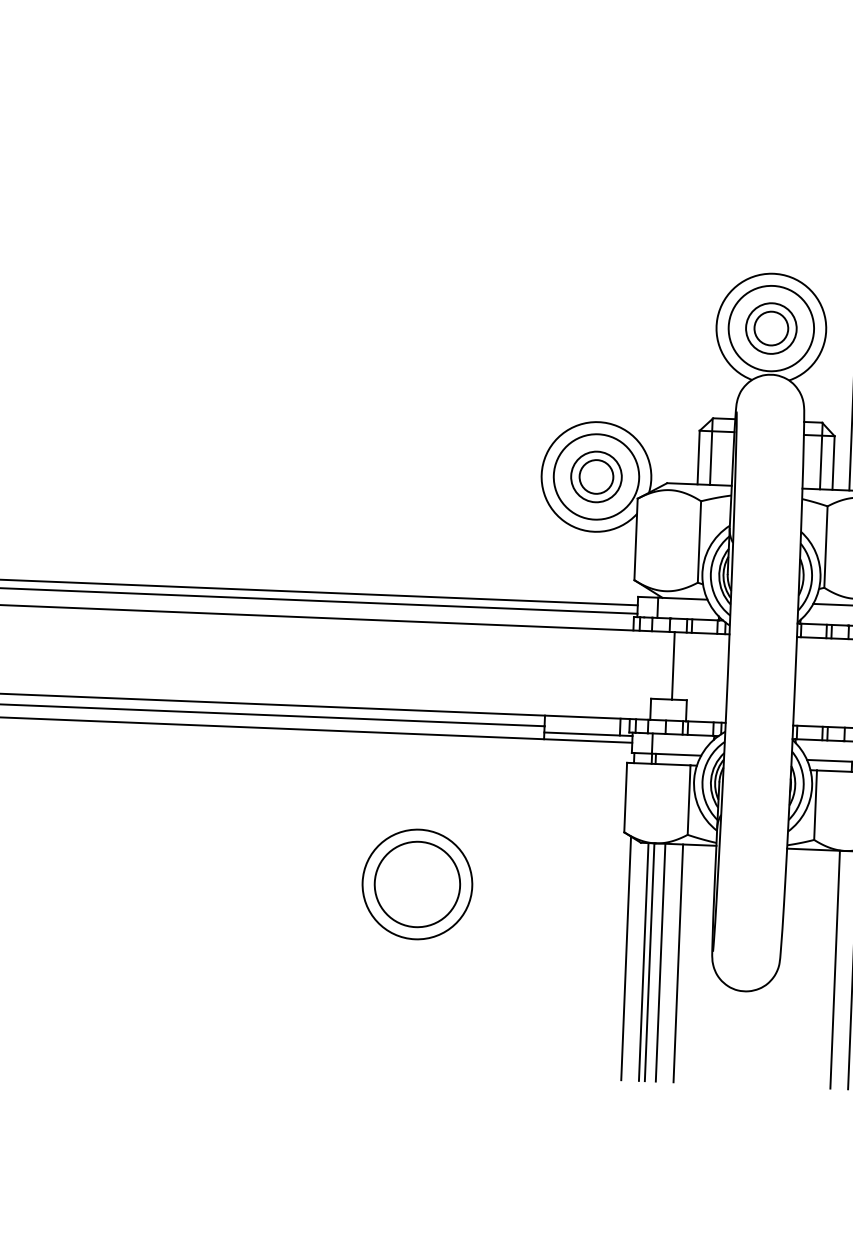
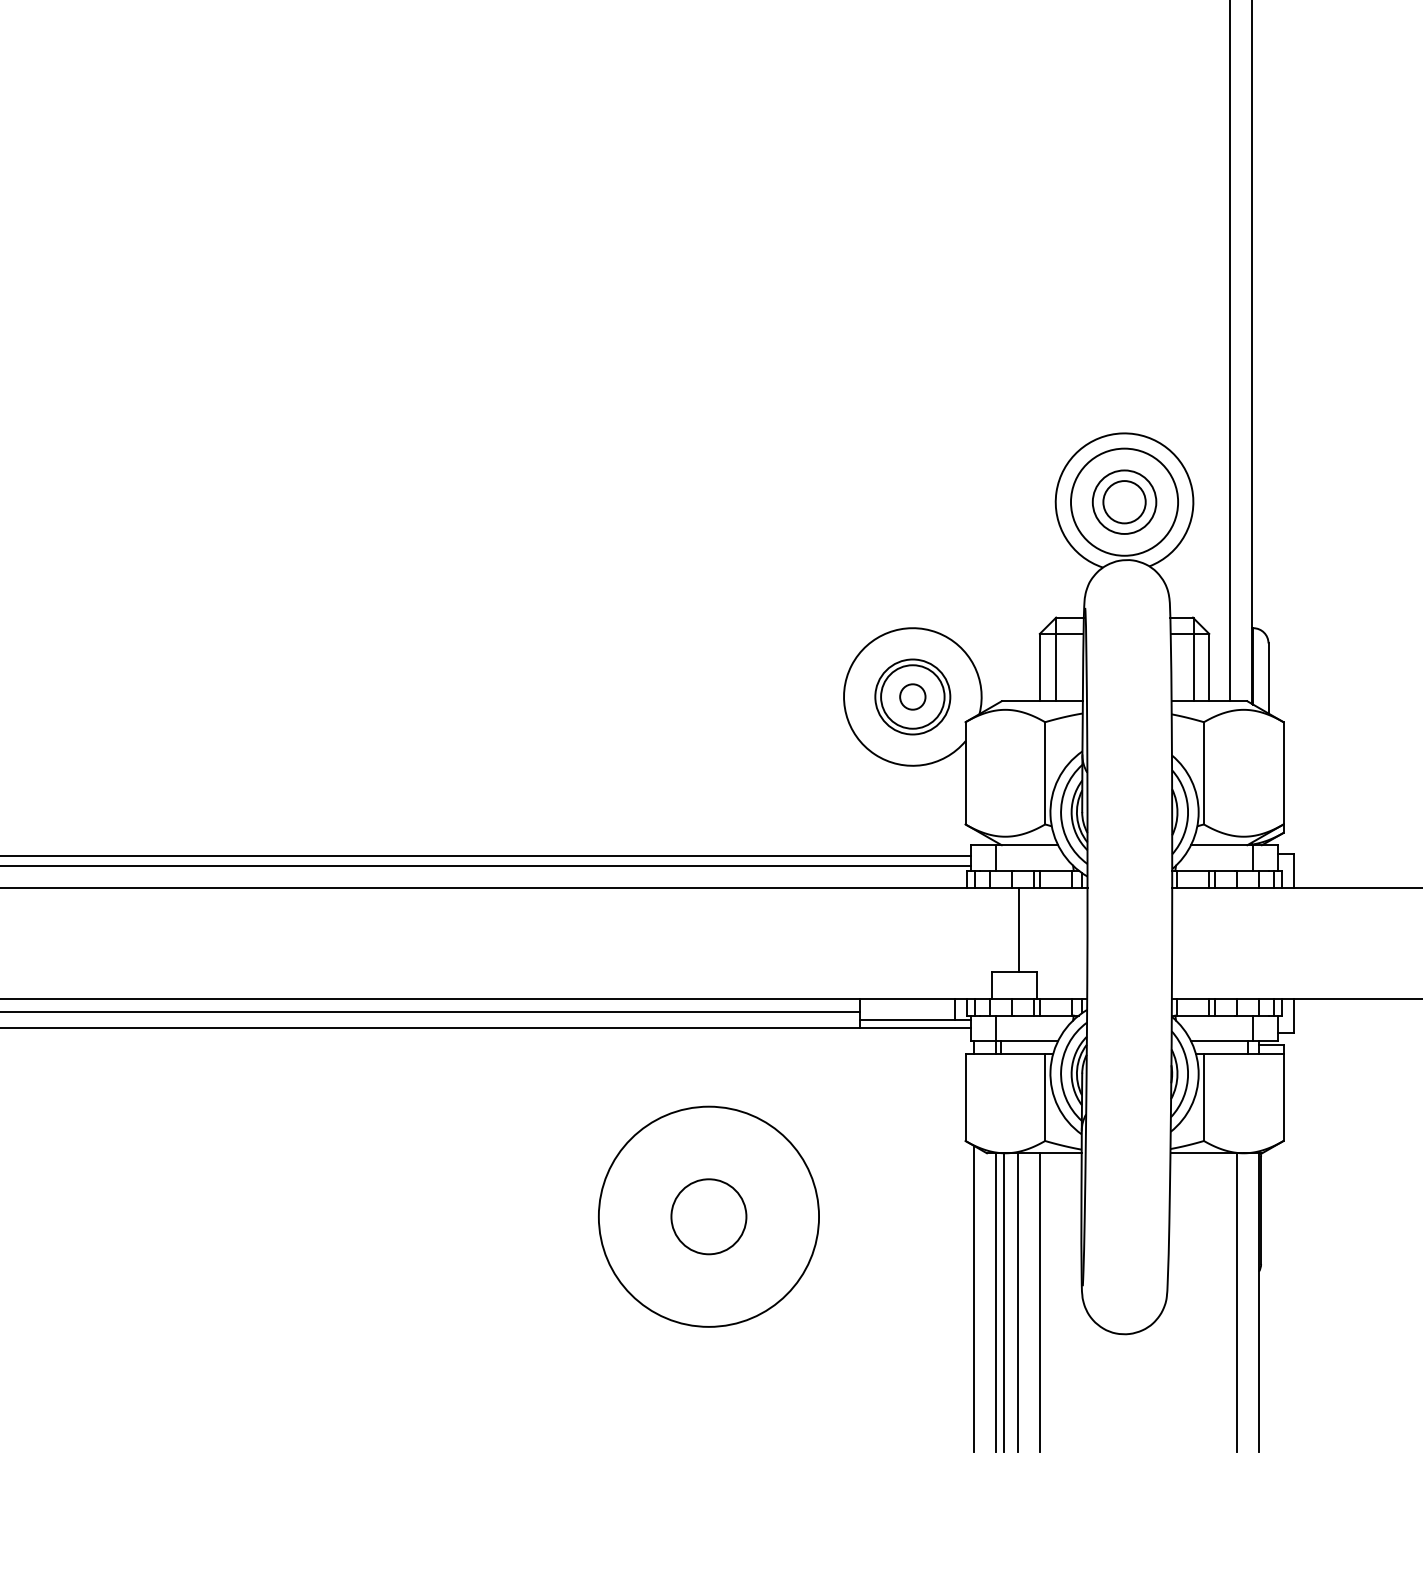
circle: (596, 476) -> (912, 696), size x0.6
circle: (596, 476) -> (912, 696), size x0.7
circle: (417, 884) -> (708, 1216), size x0.7
circle: (417, 884) -> (708, 1216), size x1.6

